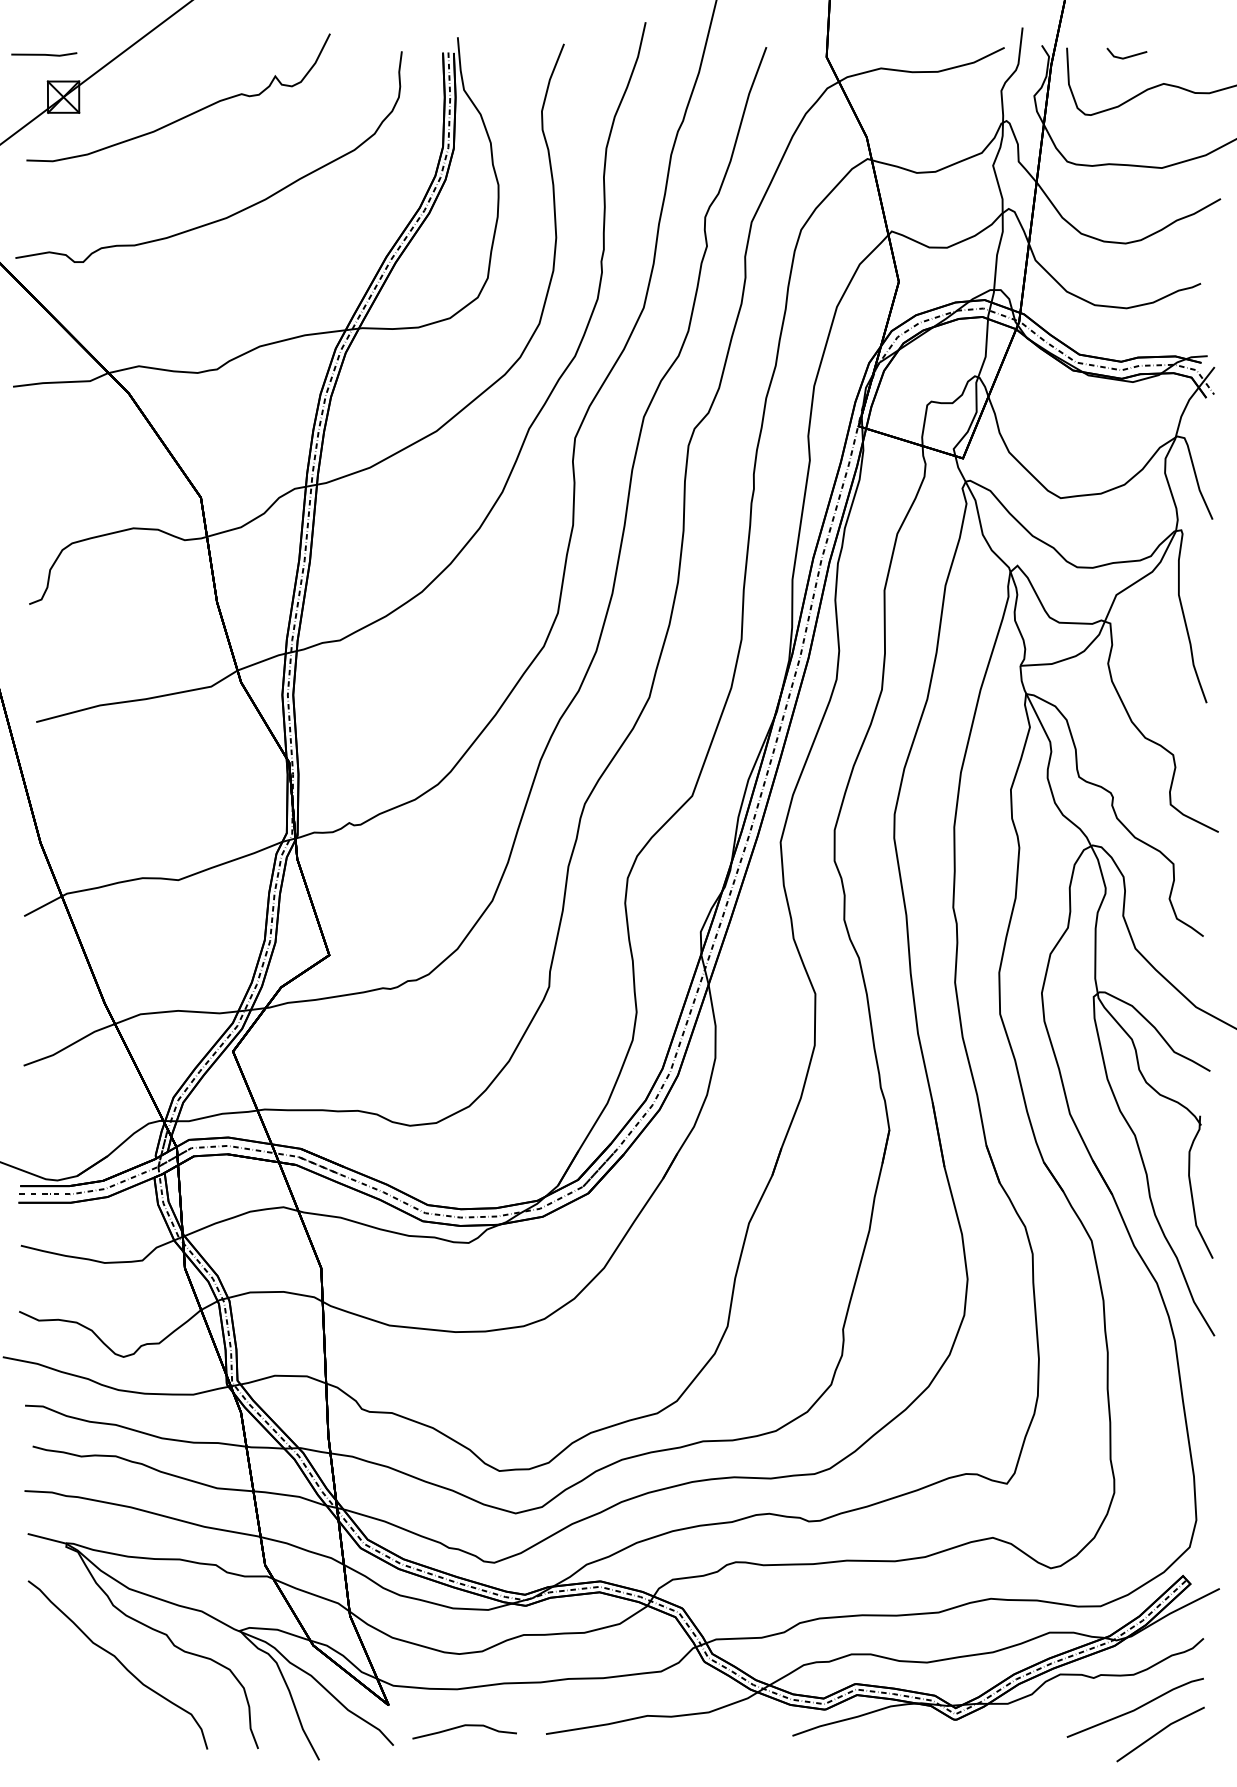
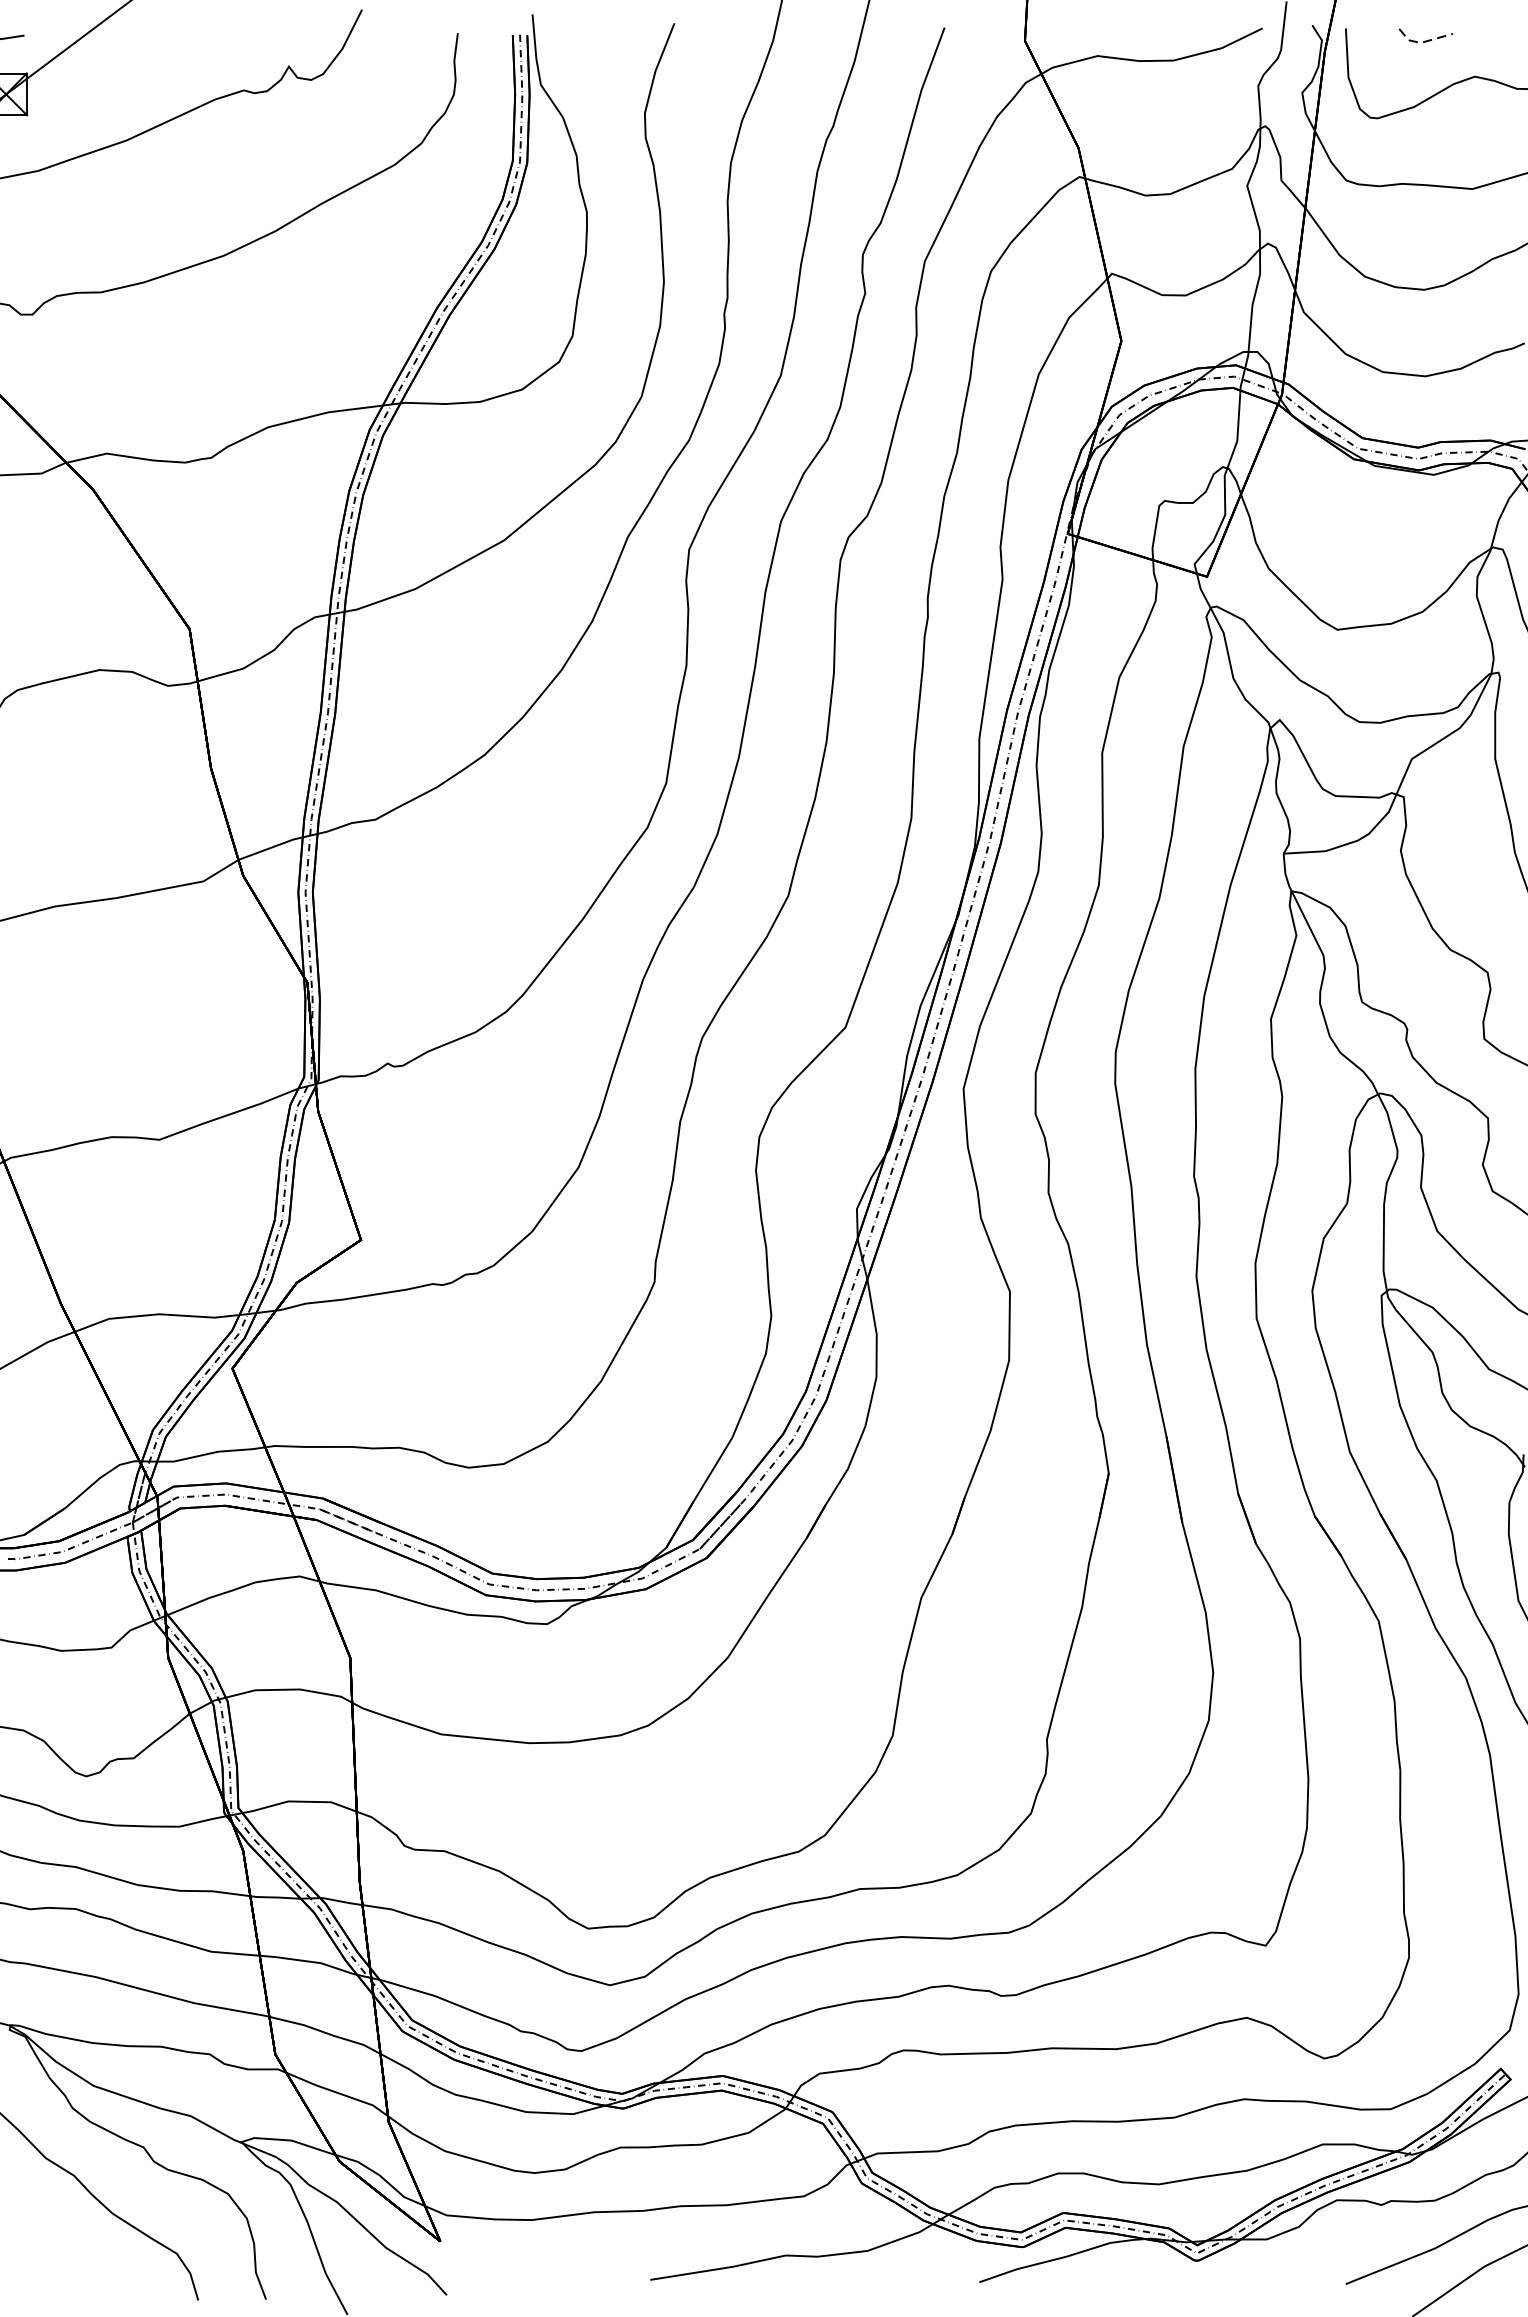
line: (1124, 58) -> (1422, 42), solid -> dashed
curve: (464, 1726) -> (541, 2269), removed

